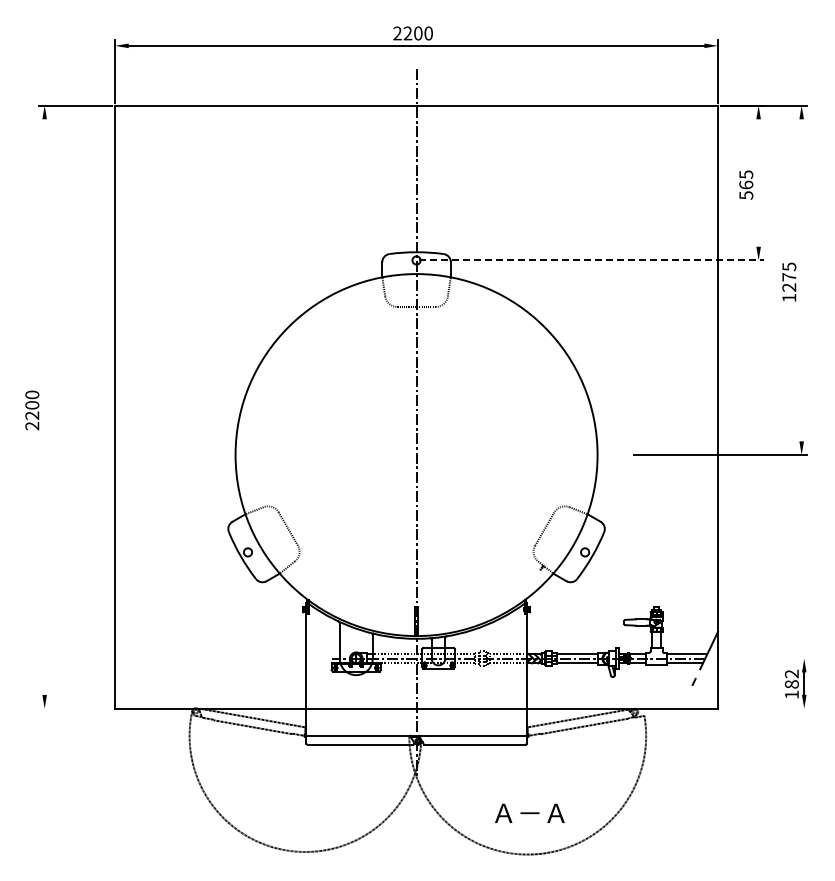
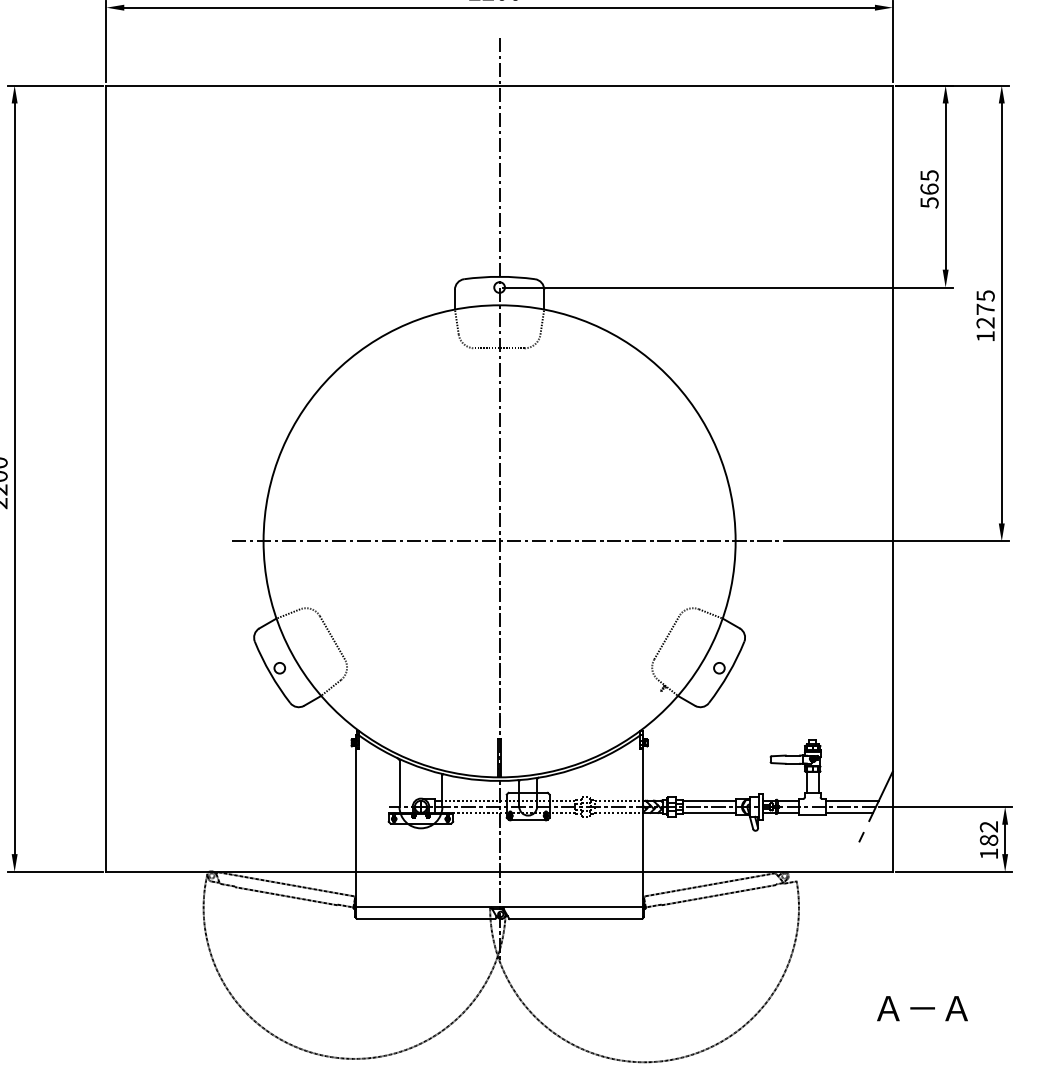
line: (758, 182) -> (945, 185), added
line: (592, 260) -> (729, 287), dashed -> solid
line: (801, 280) -> (1001, 313), added
line: (44, 406) -> (14, 477), added
line: (421, 455) -> (506, 541), added
line: (758, 658) -> (945, 806), added
line: (75, 708) -> (54, 871), added
line: (764, 708) -> (953, 871), added
text: (529, 812) -> (922, 1007), moved

